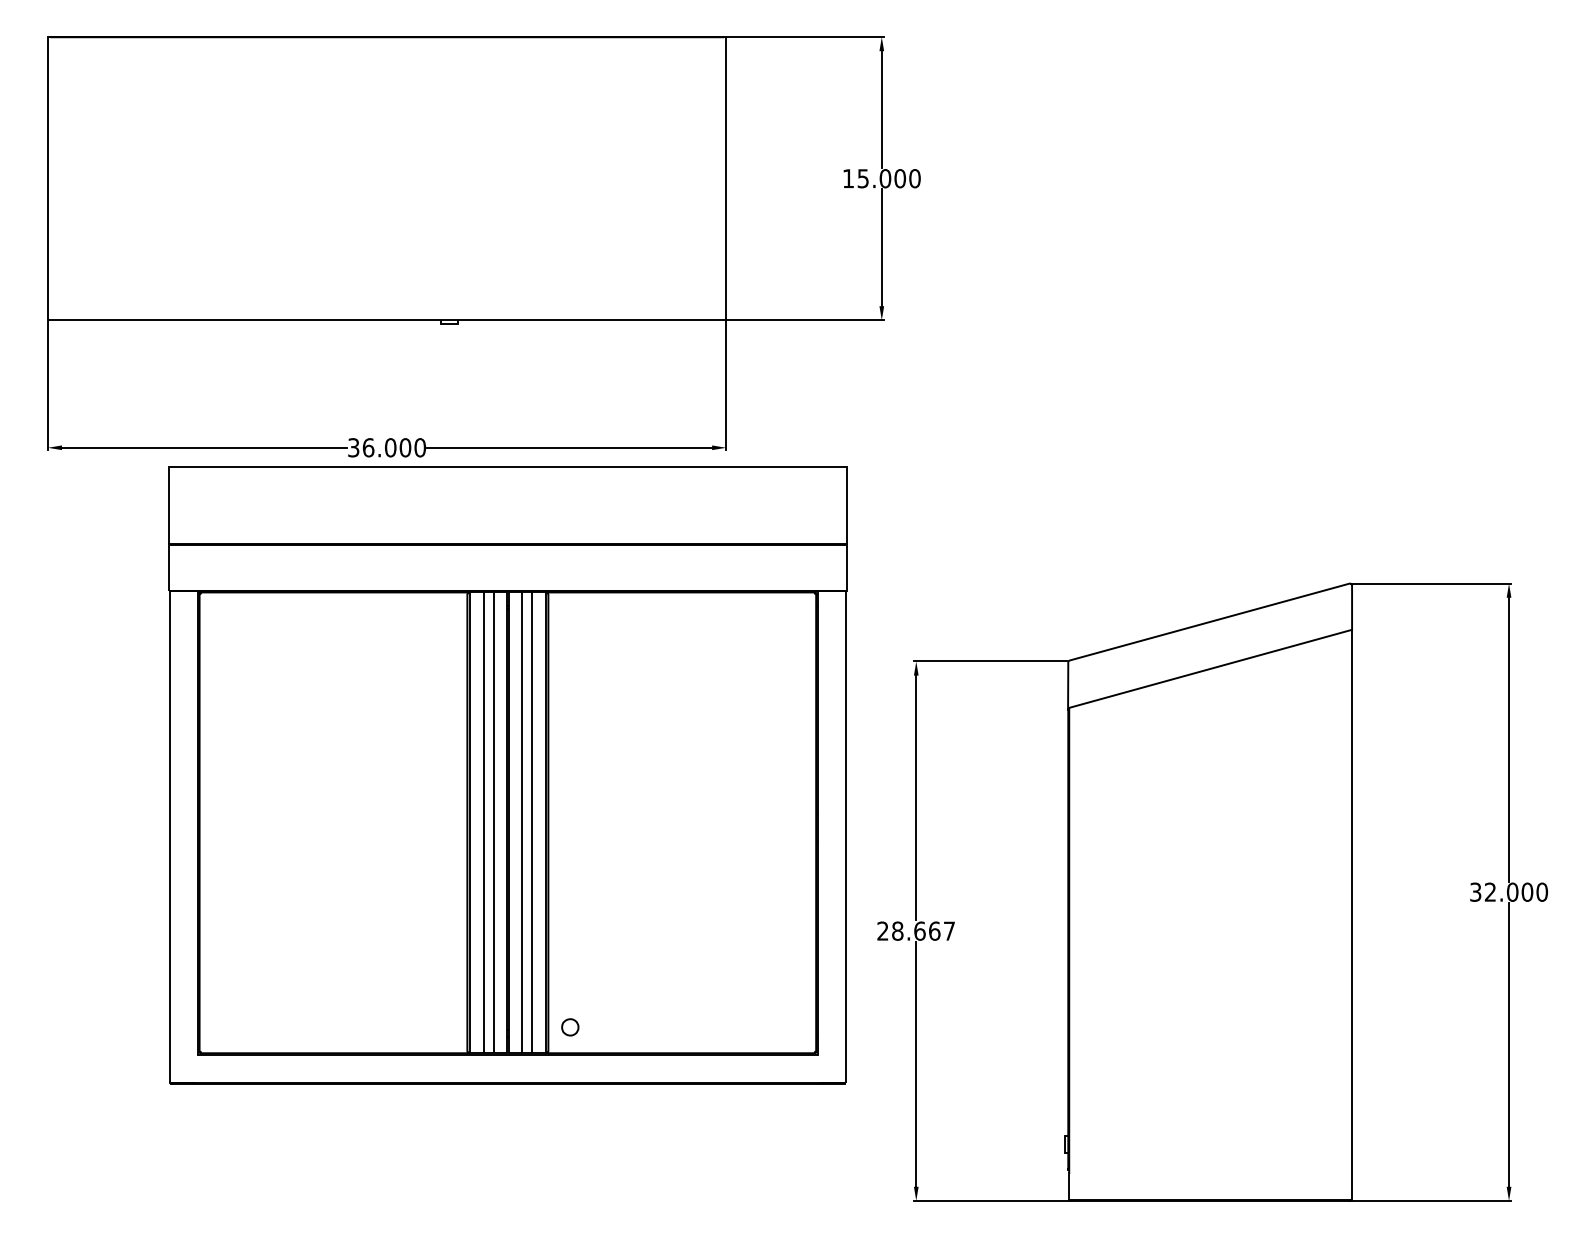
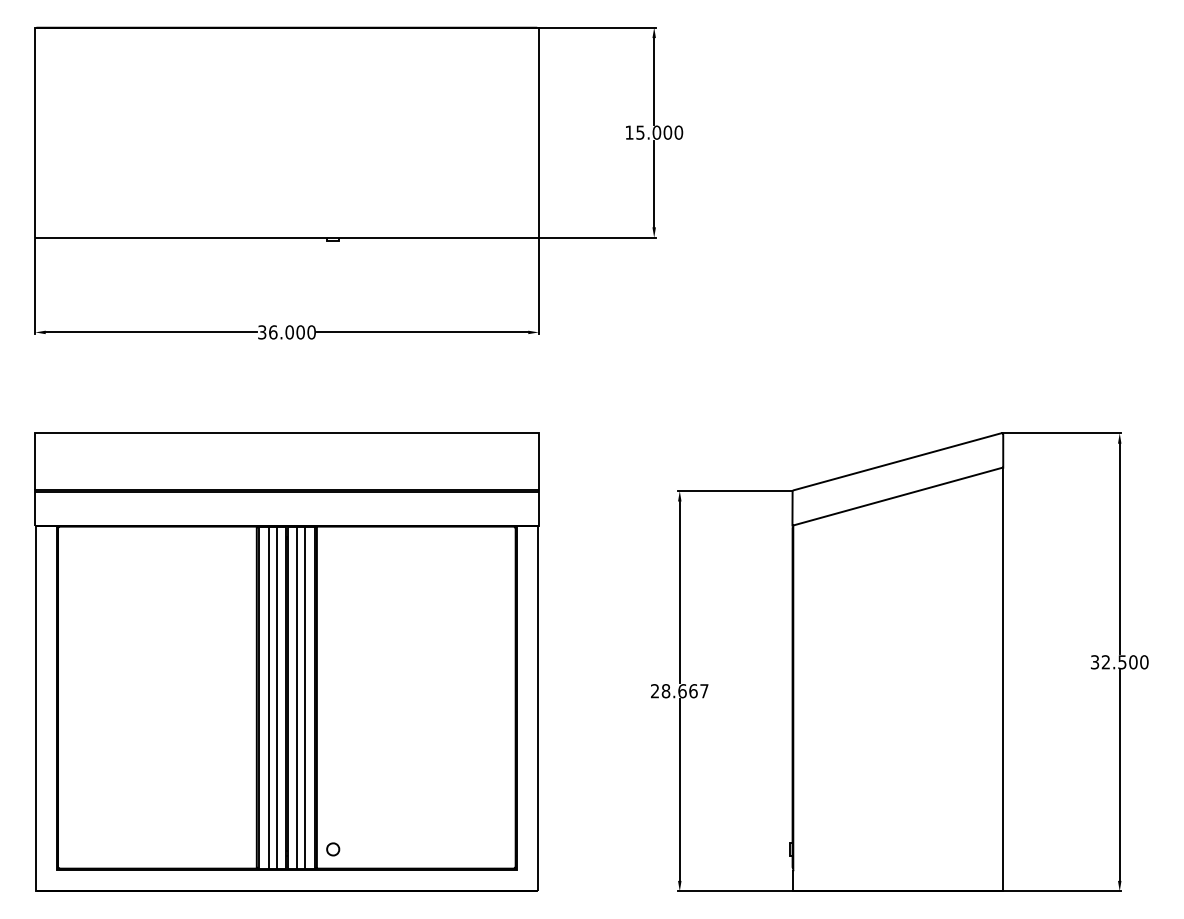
part: (507, 775) -> (286, 662), moved
text: (1512, 891) -> (1122, 661), 32.000 -> 32.500

